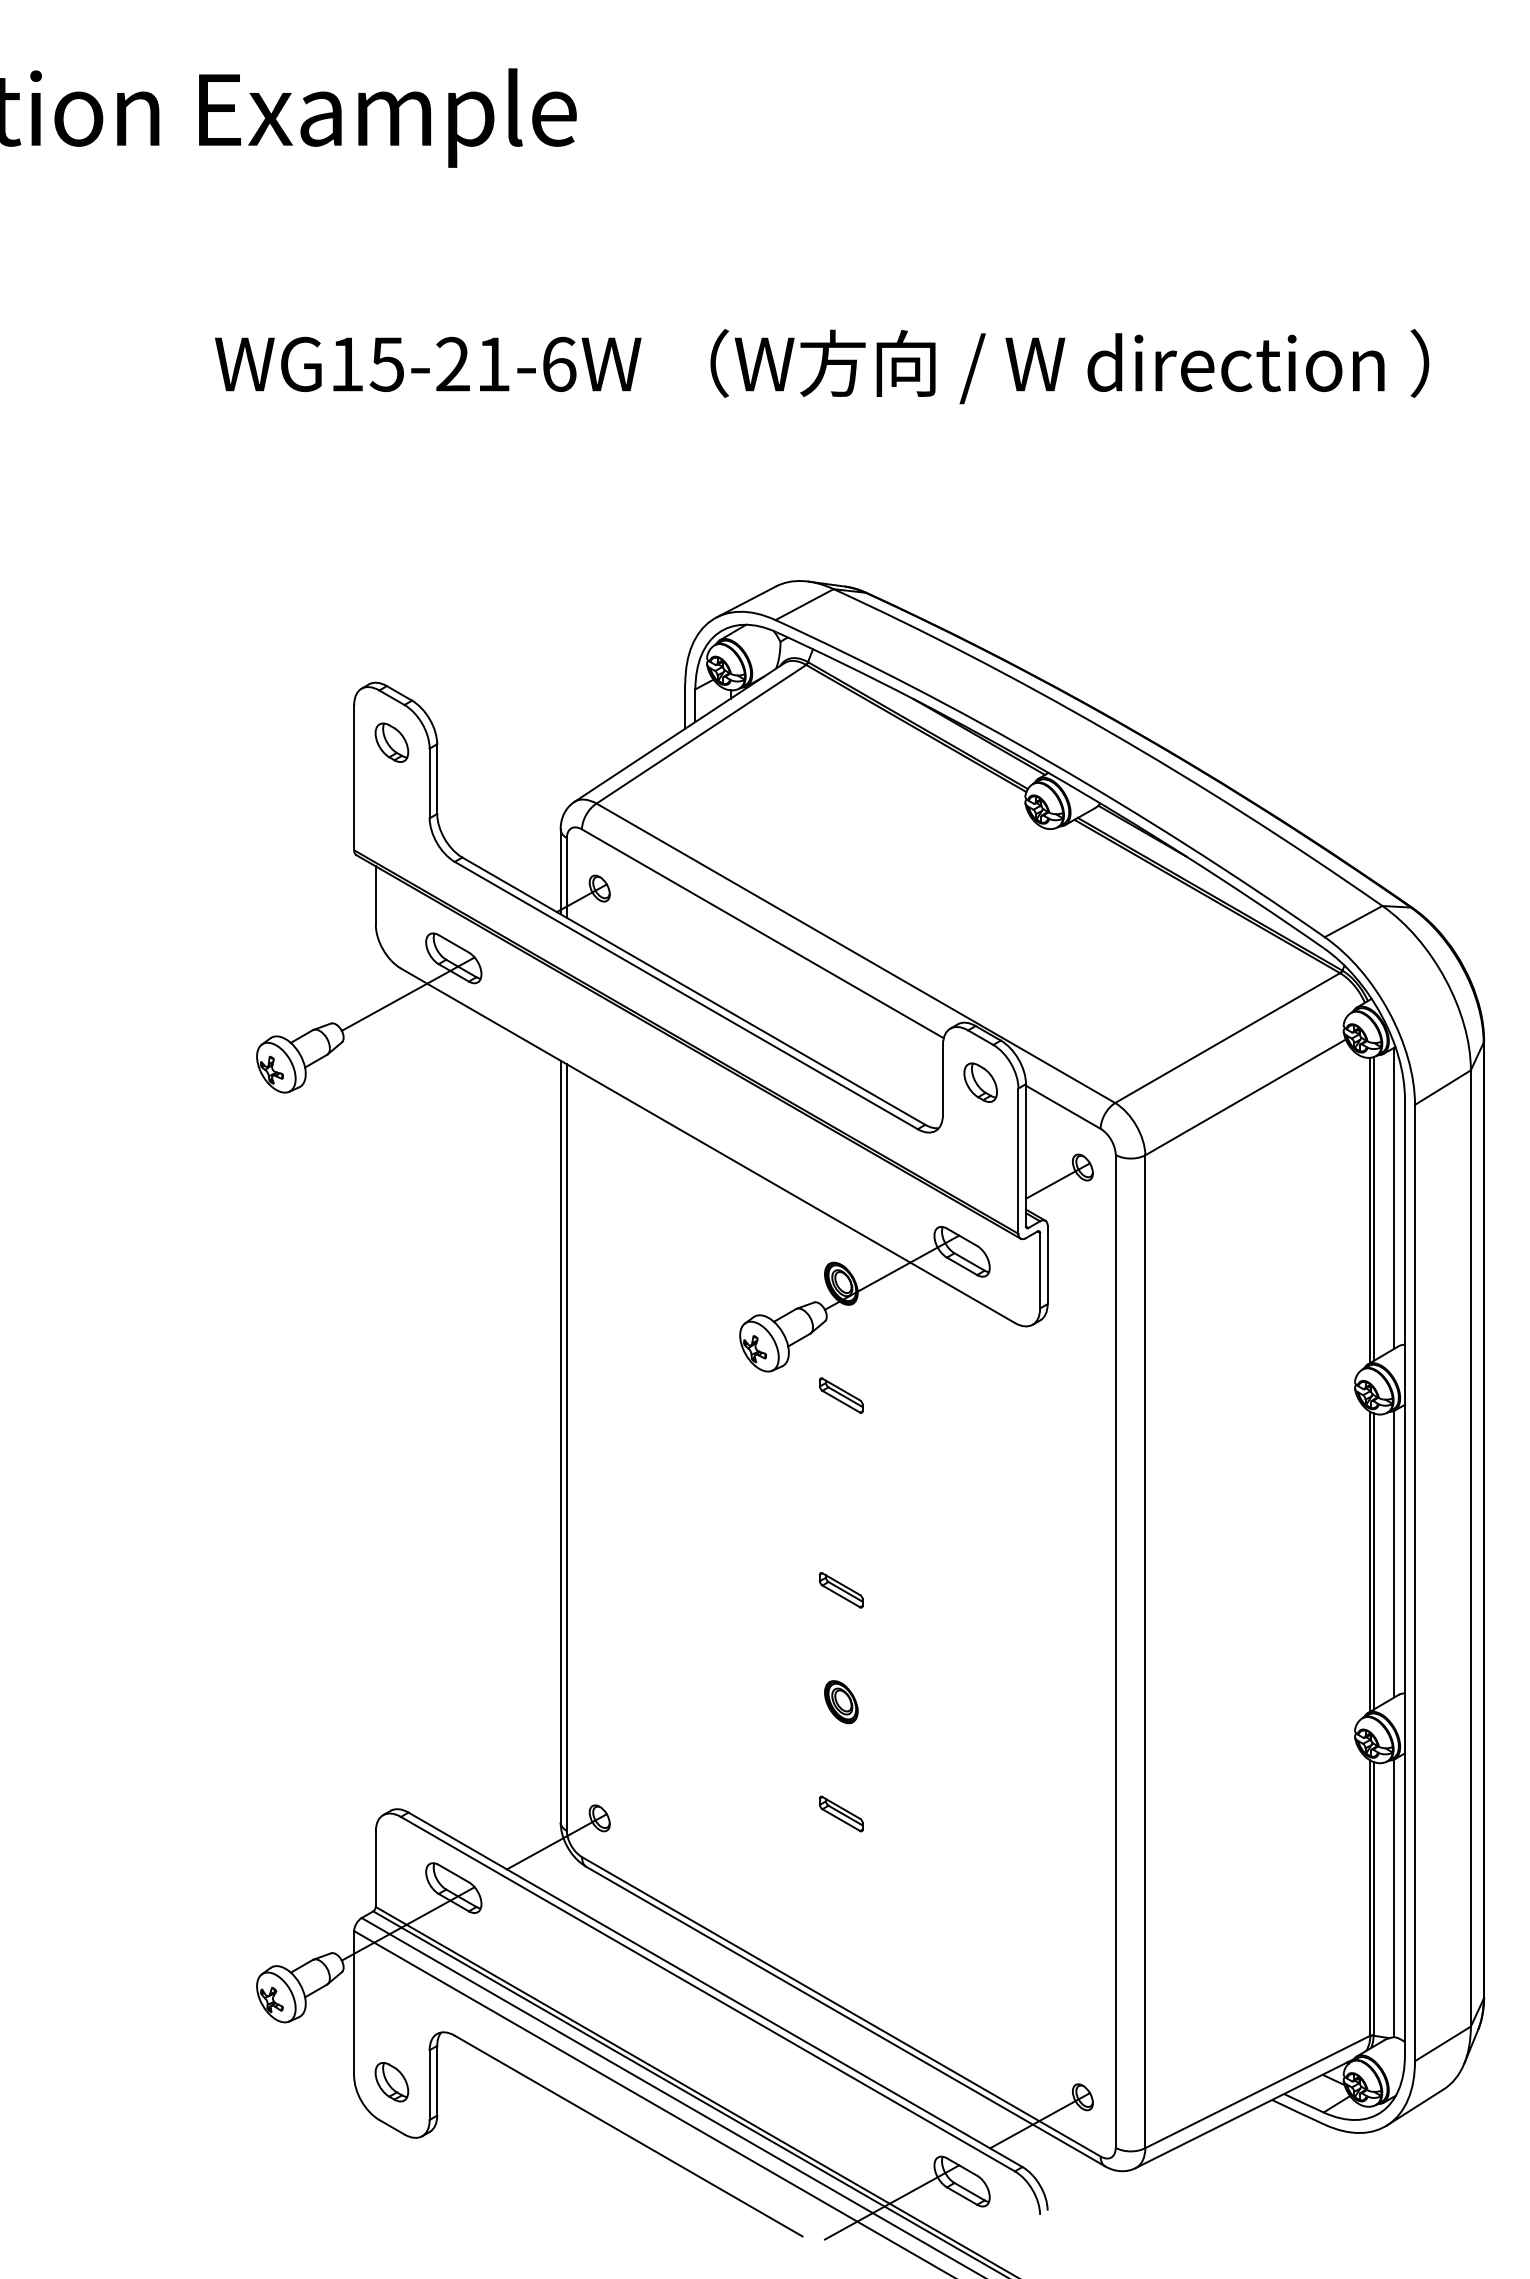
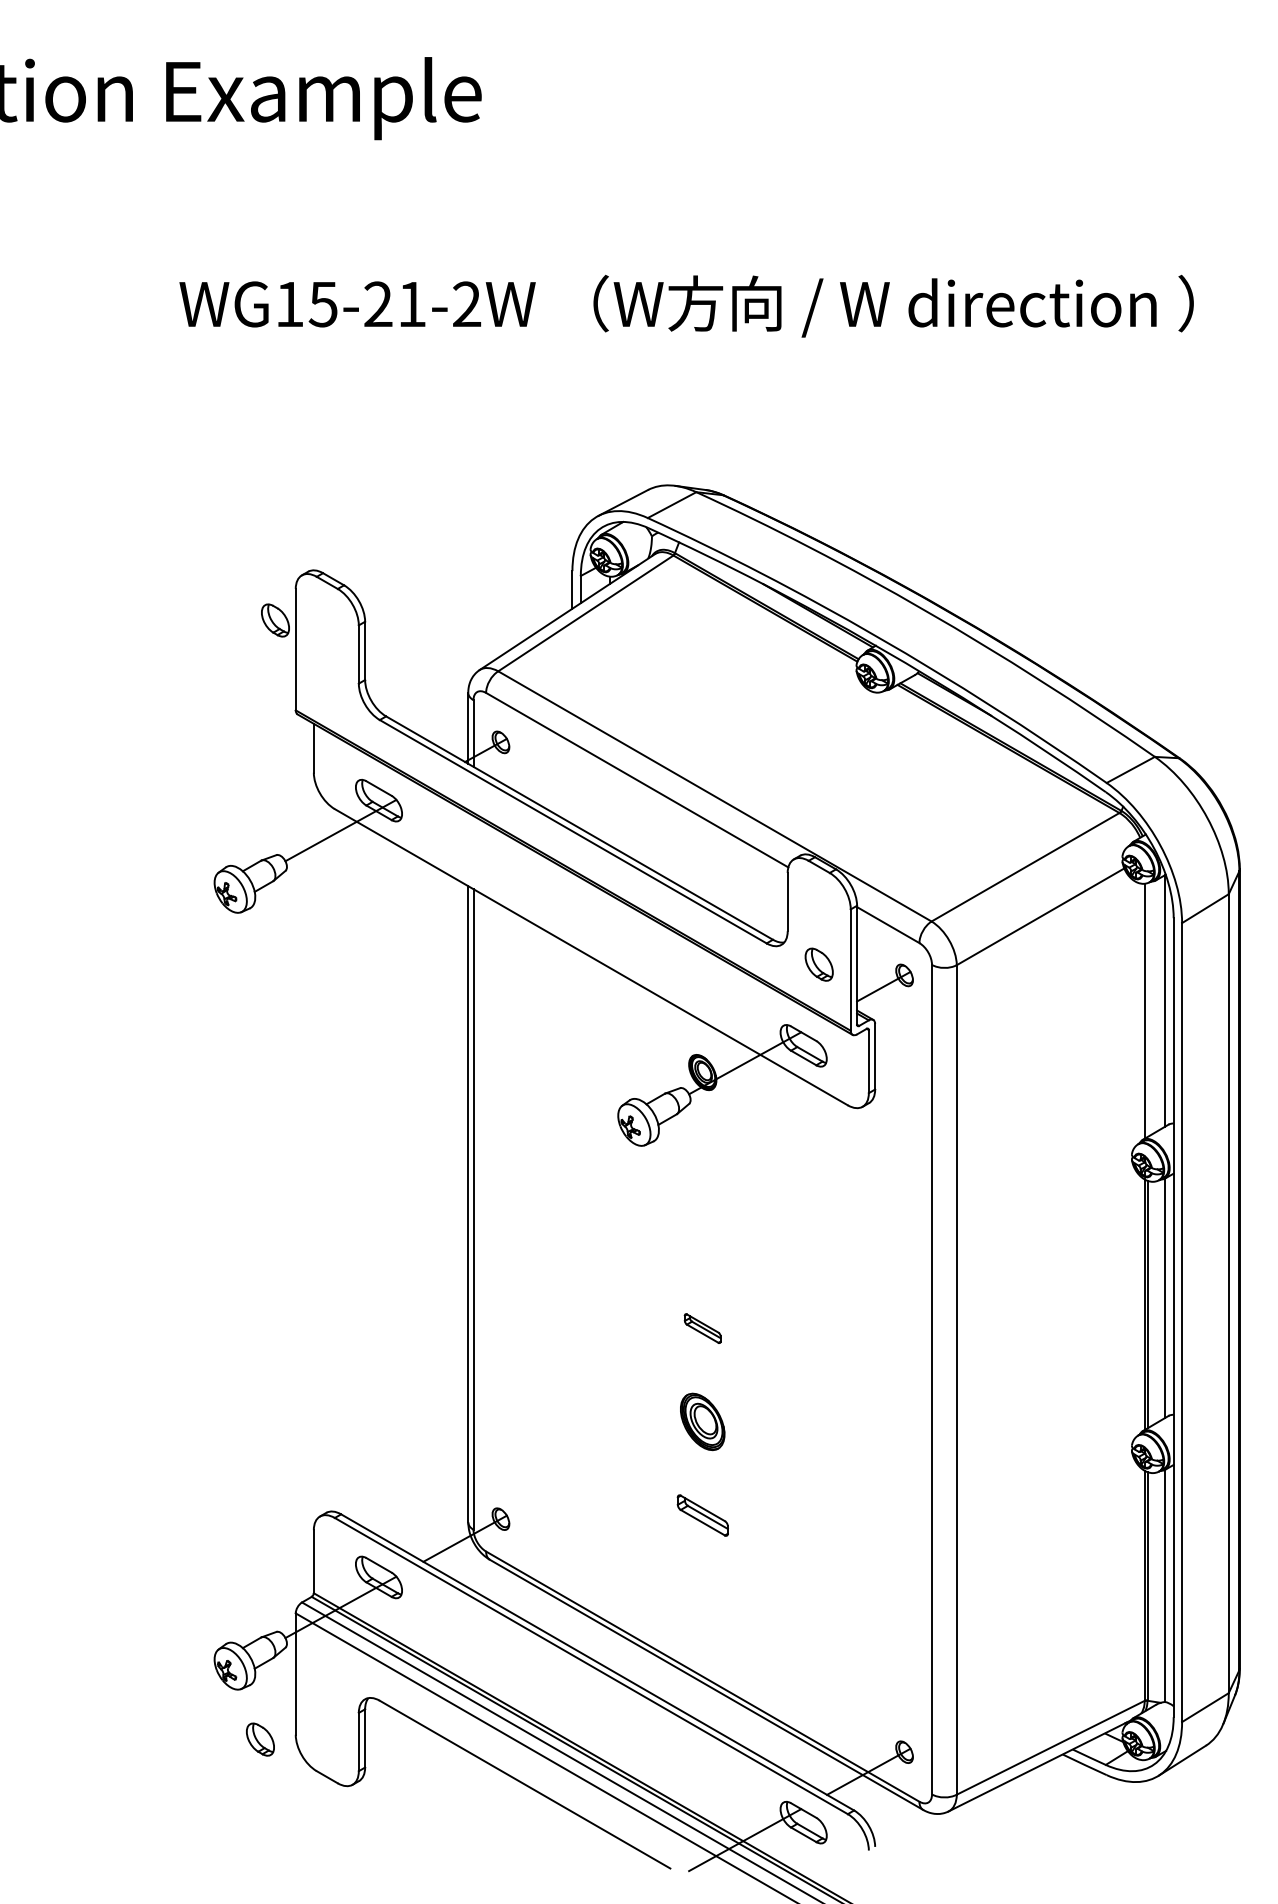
text: (559, 363) -> (467, 303), WG15-21-6W -> WG15-21-2W
part: (391, 742) -> (275, 620), moved
part: (980, 1082) -> (819, 964), moved
line: (1373, 1209) -> (1147, 1010), removed
part: (840, 1395) -> (702, 1165), removed
part: (841, 1702) -> (702, 1422), size x1.6
part: (840, 1813) -> (702, 1515), size x1.4
part: (391, 2082) -> (260, 1739), moved

